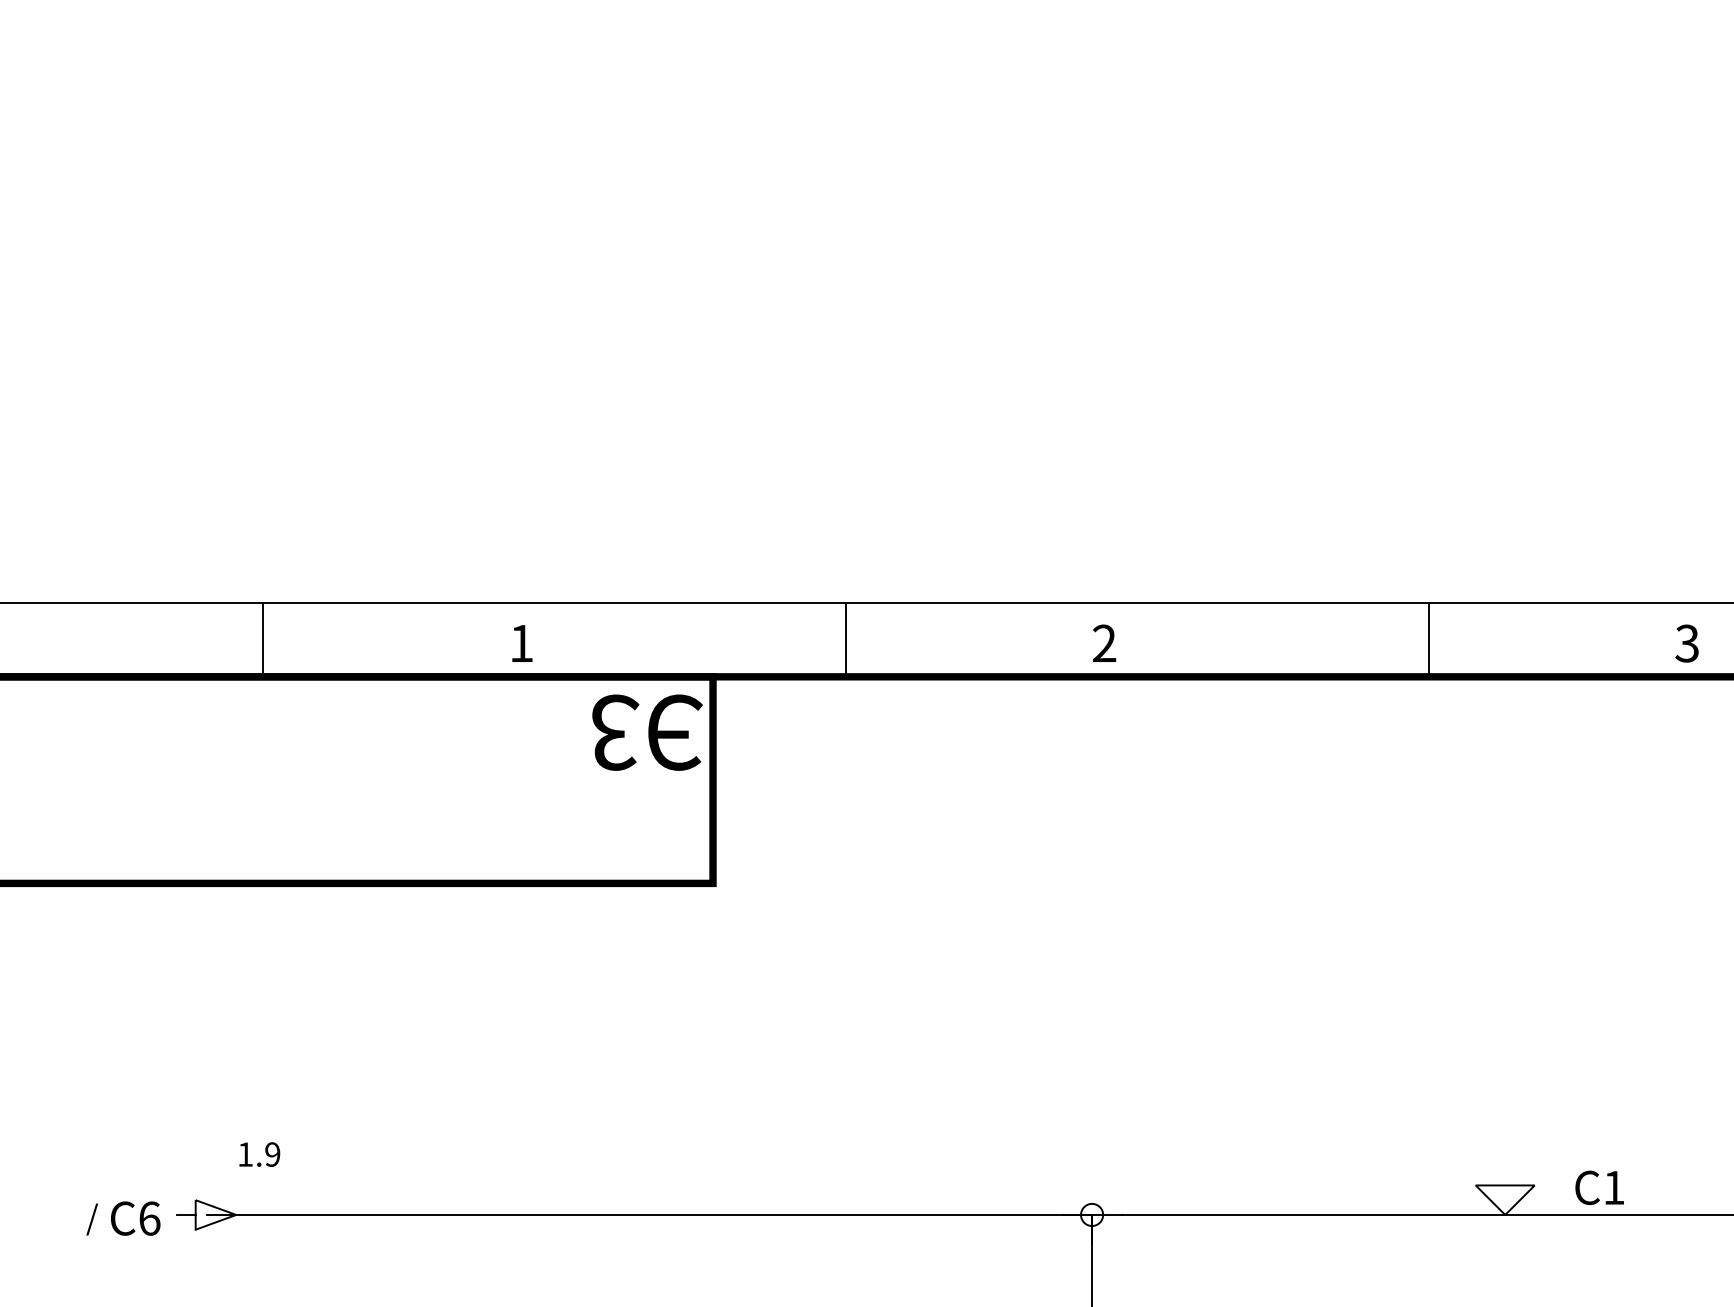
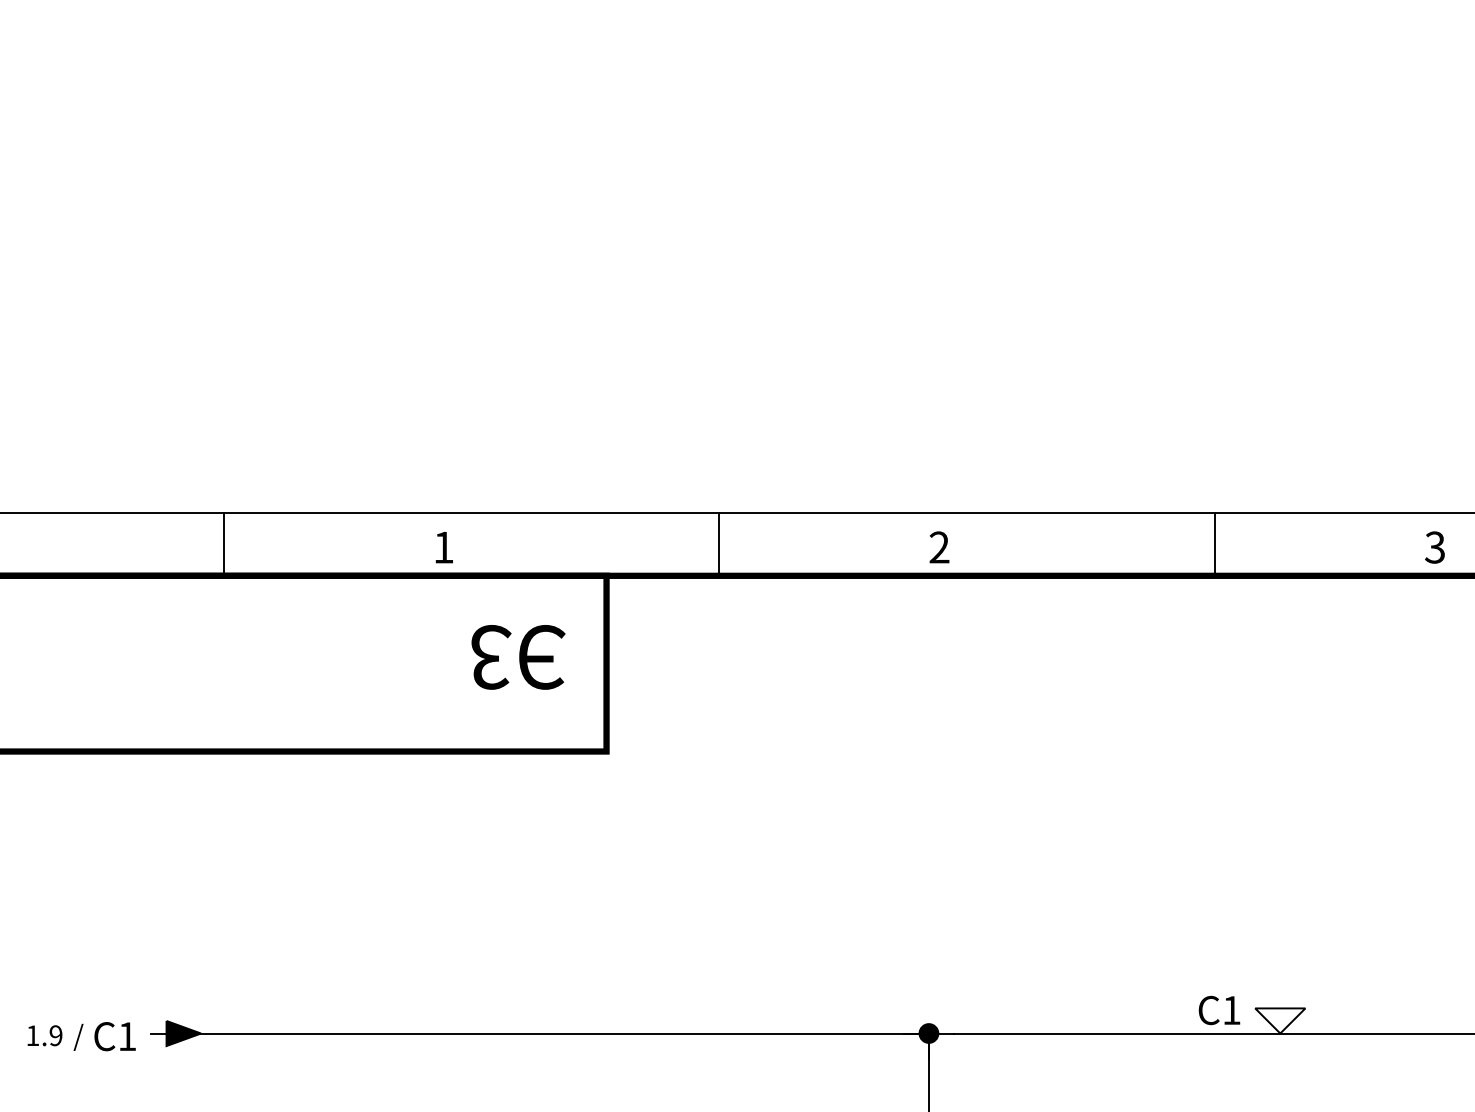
text: (647, 732) -> (518, 657), moved
text: (259, 1154) -> (44, 1035), moved
text: (1599, 1187) -> (1219, 1010), moved
fill: (215, 1214) -> (183, 1033), added
fill: (1092, 1214) -> (929, 1033), added
text: (149, 1218) -> (127, 1036), C6 -> C1

